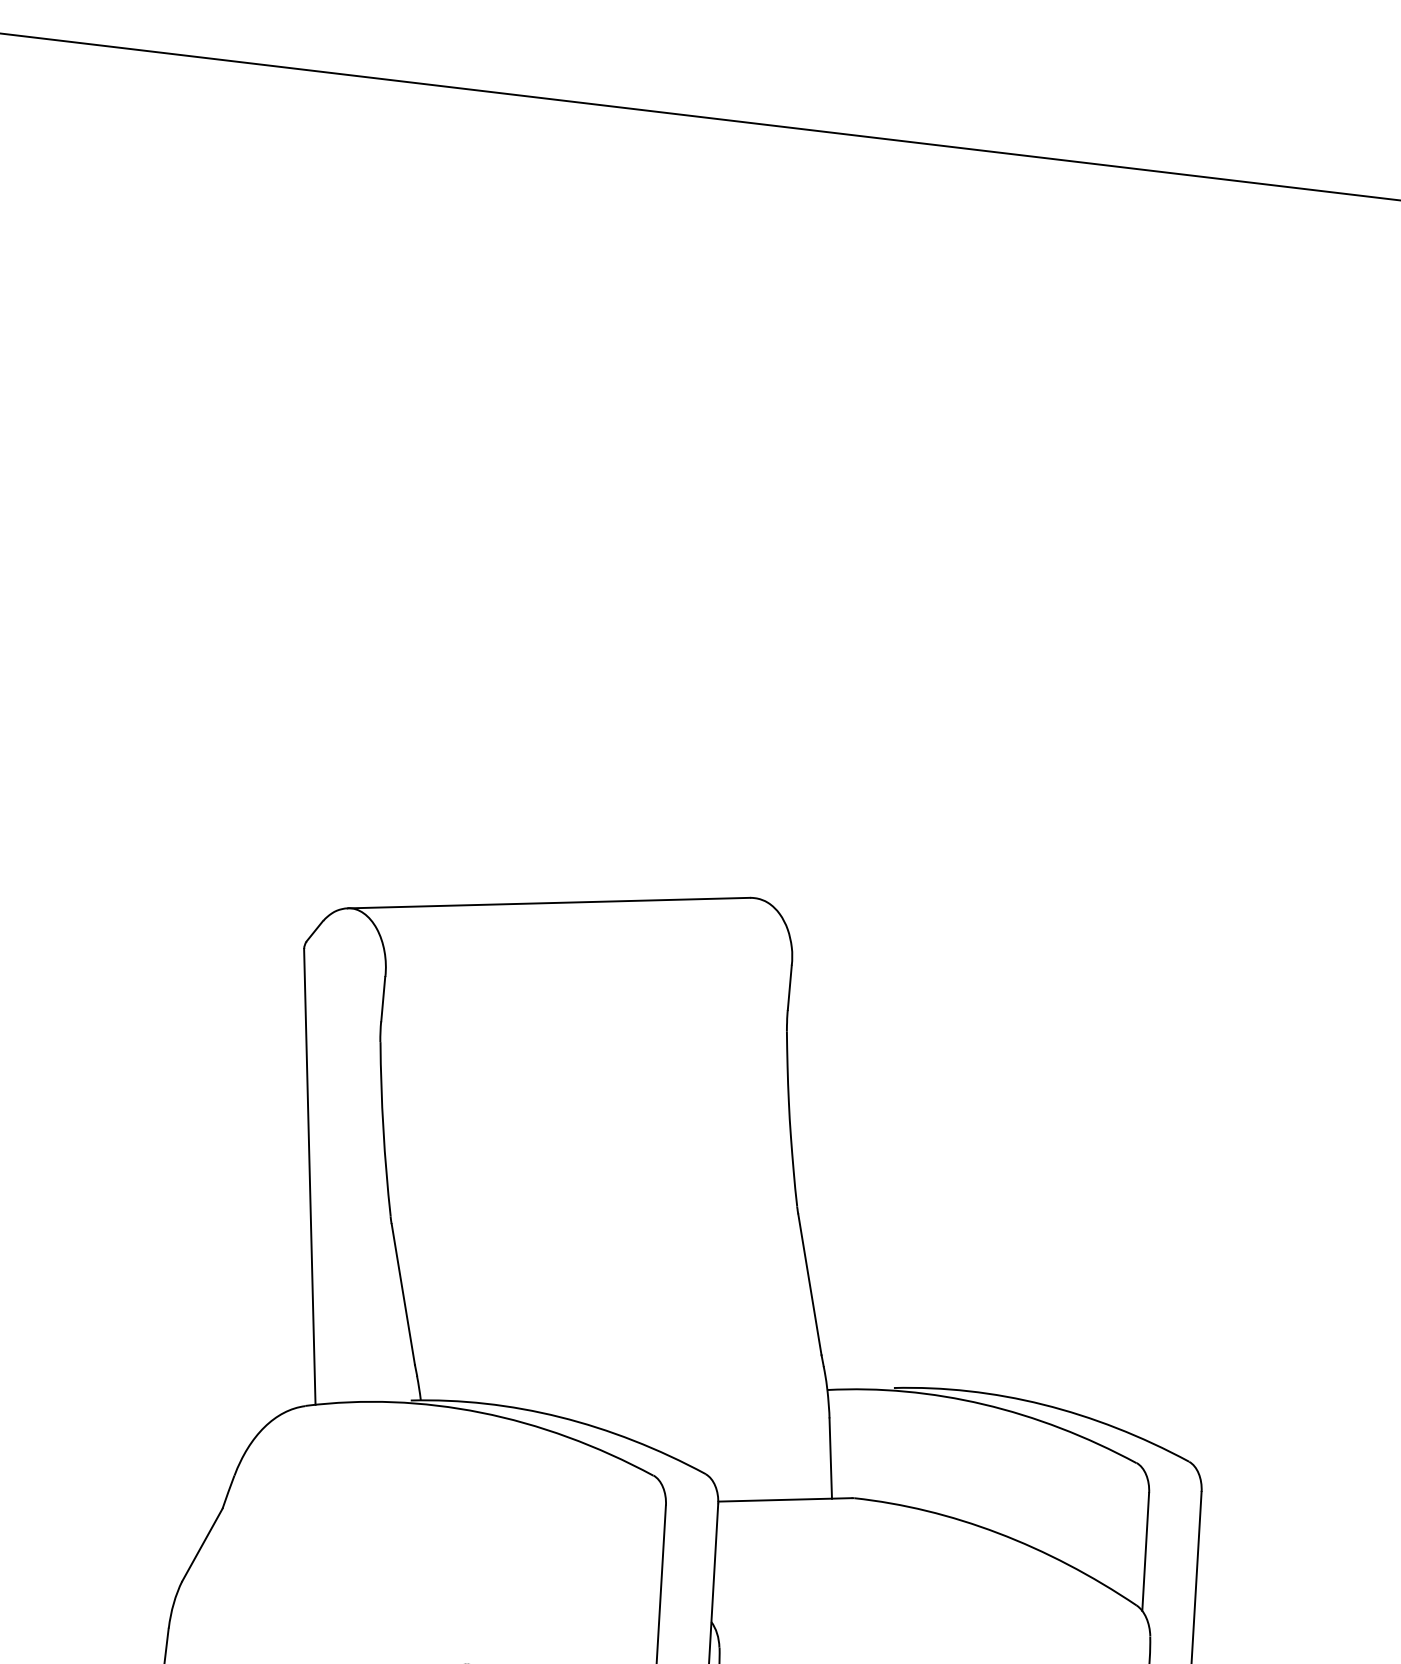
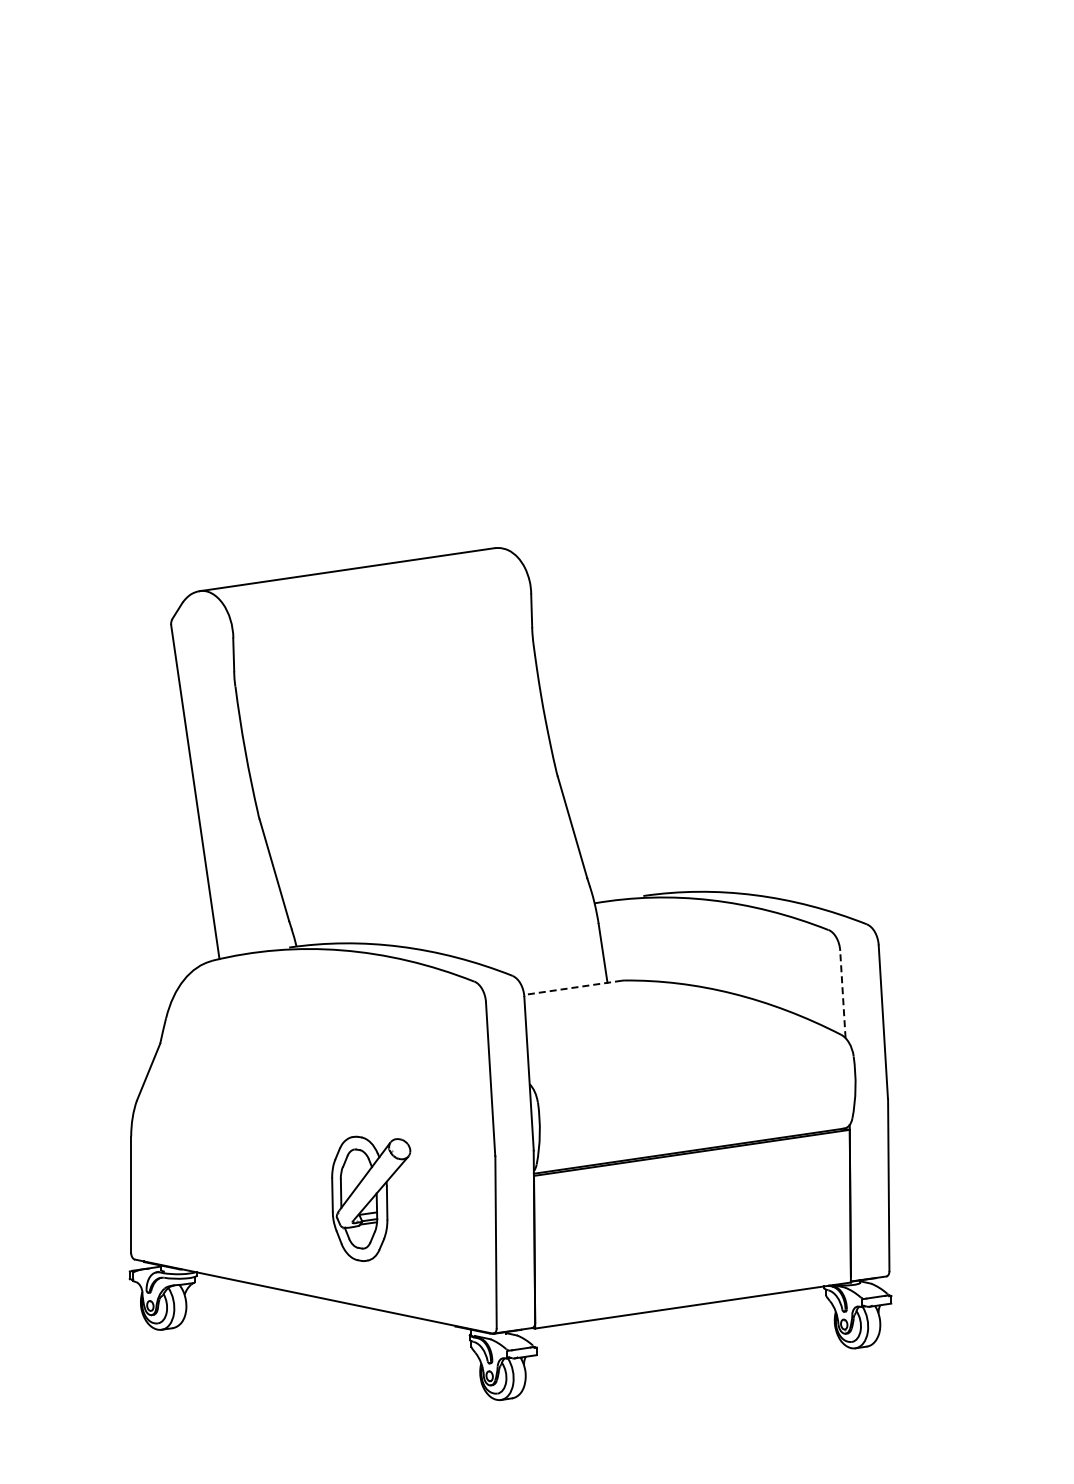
line: (784, 1499) -> (572, 987), solid -> dashed
line: (1145, 1551) -> (842, 994), solid -> dashed

